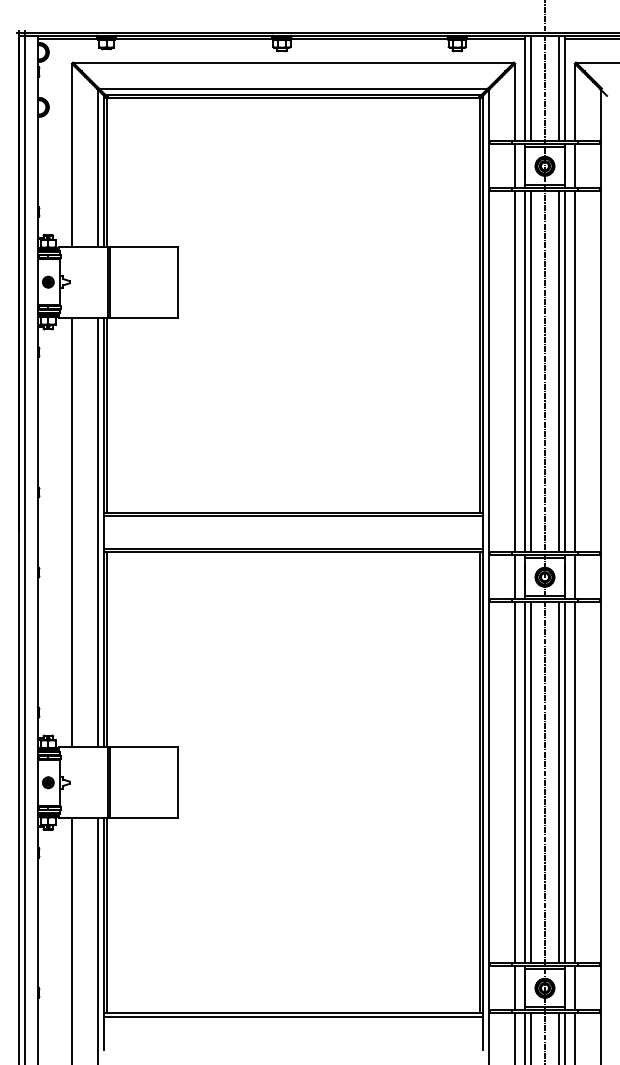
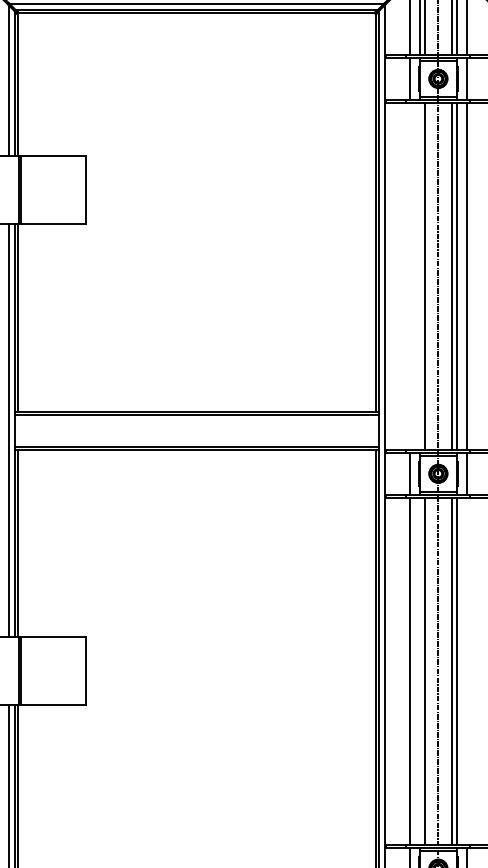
line: (515, 371) -> (410, 276), removed
line: (525, 371) -> (419, 276), removed
line: (525, 782) -> (419, 670), removed
line: (574, 782) -> (466, 670), removed

